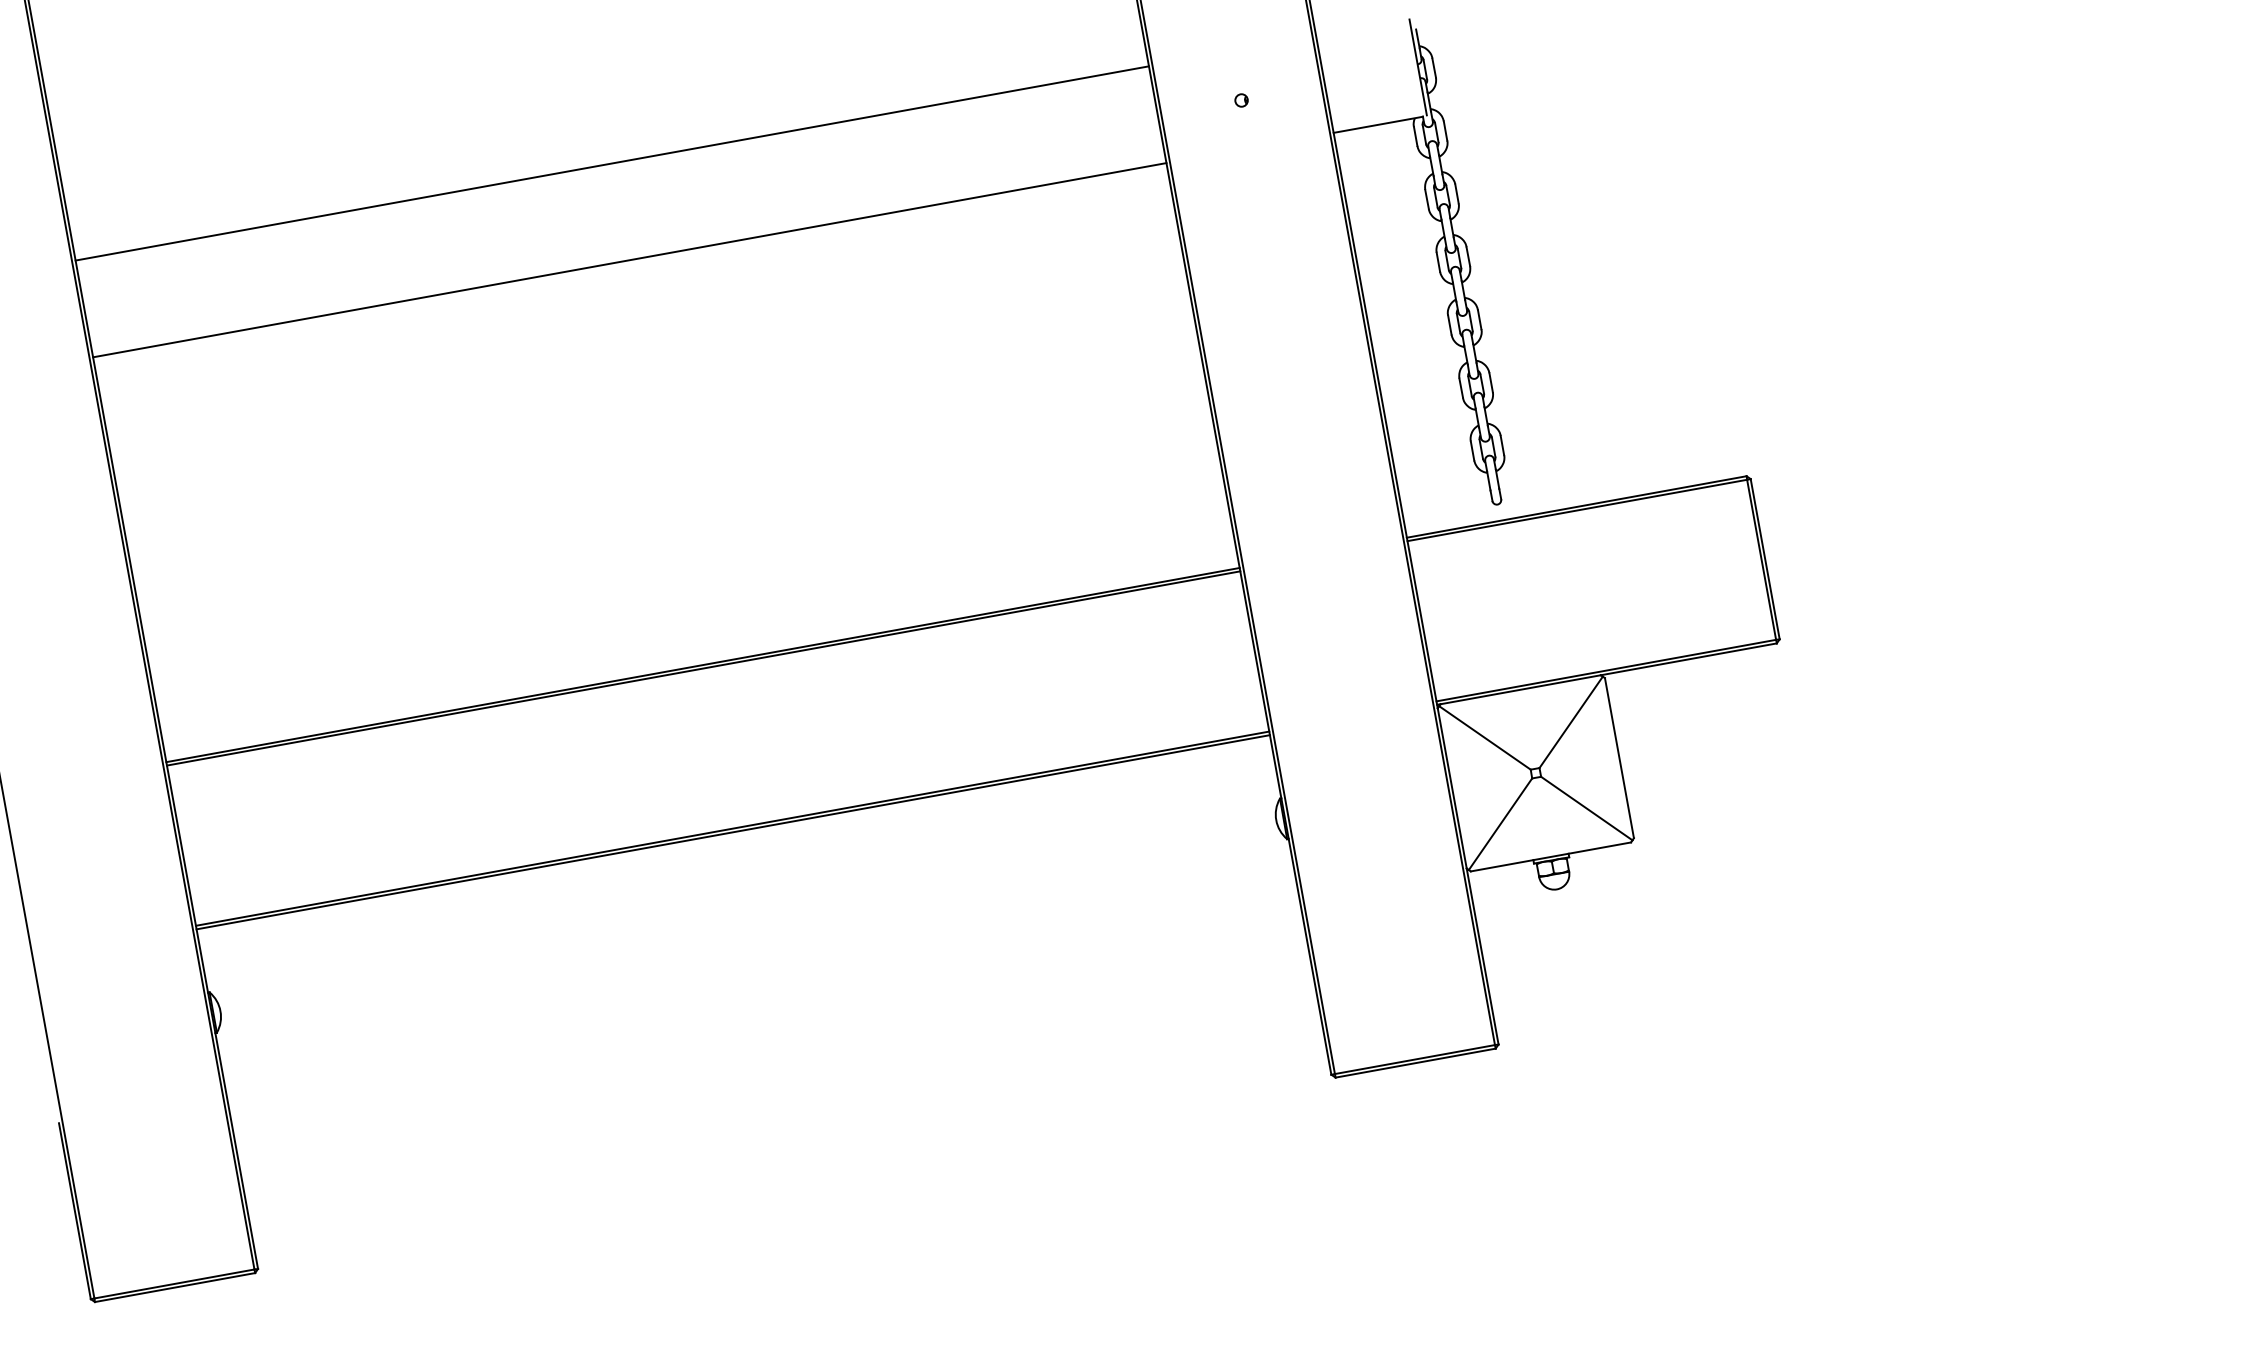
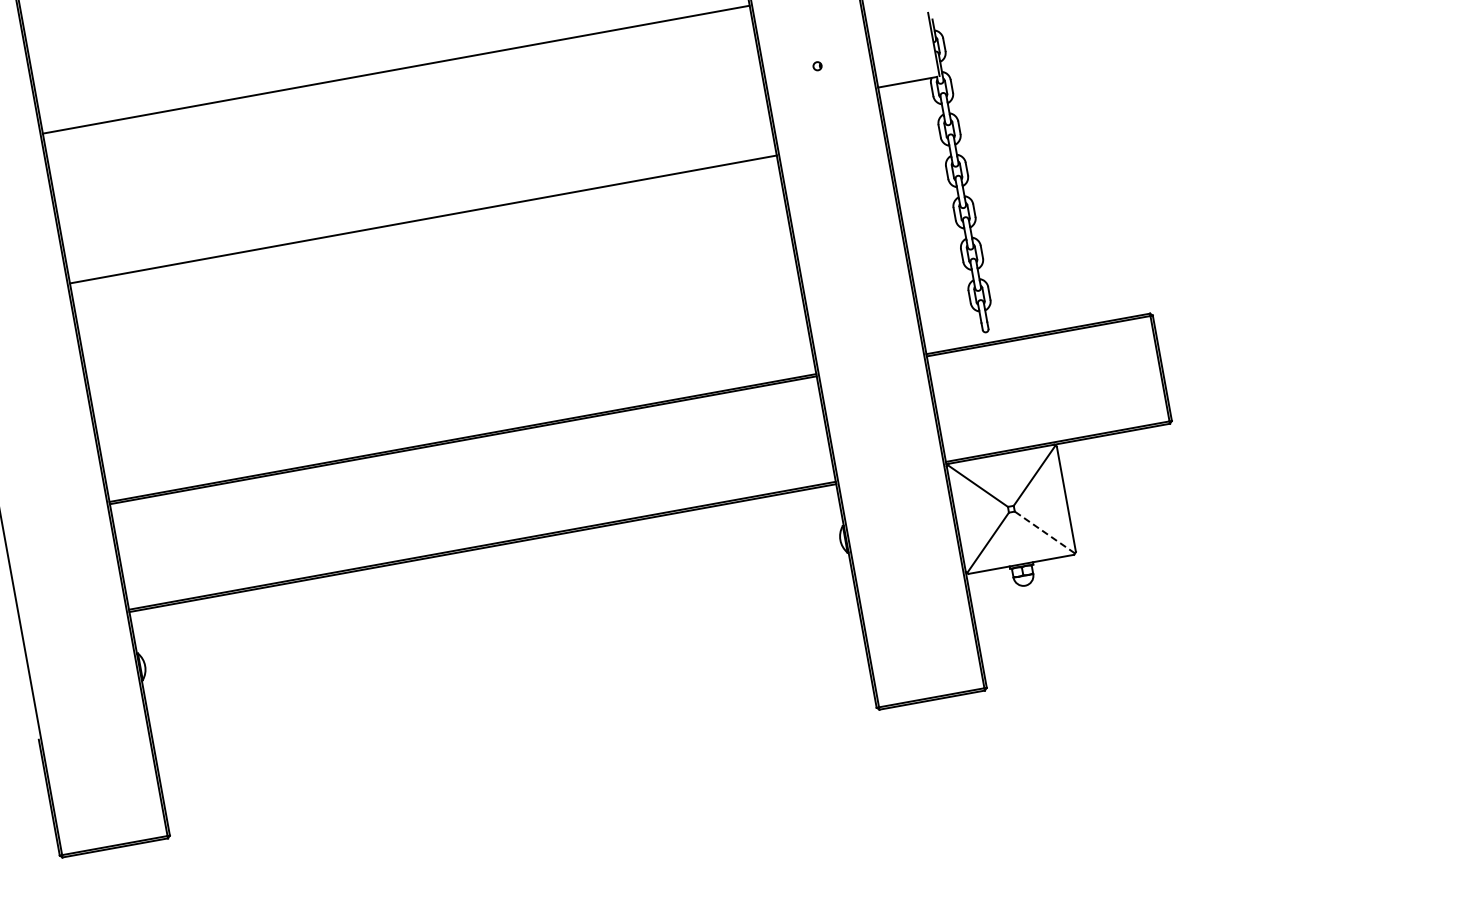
line: (611, 163) -> (395, 69), moved
line: (629, 260) -> (423, 219), moved
line: (1586, 808) -> (1044, 532), solid -> dashed

